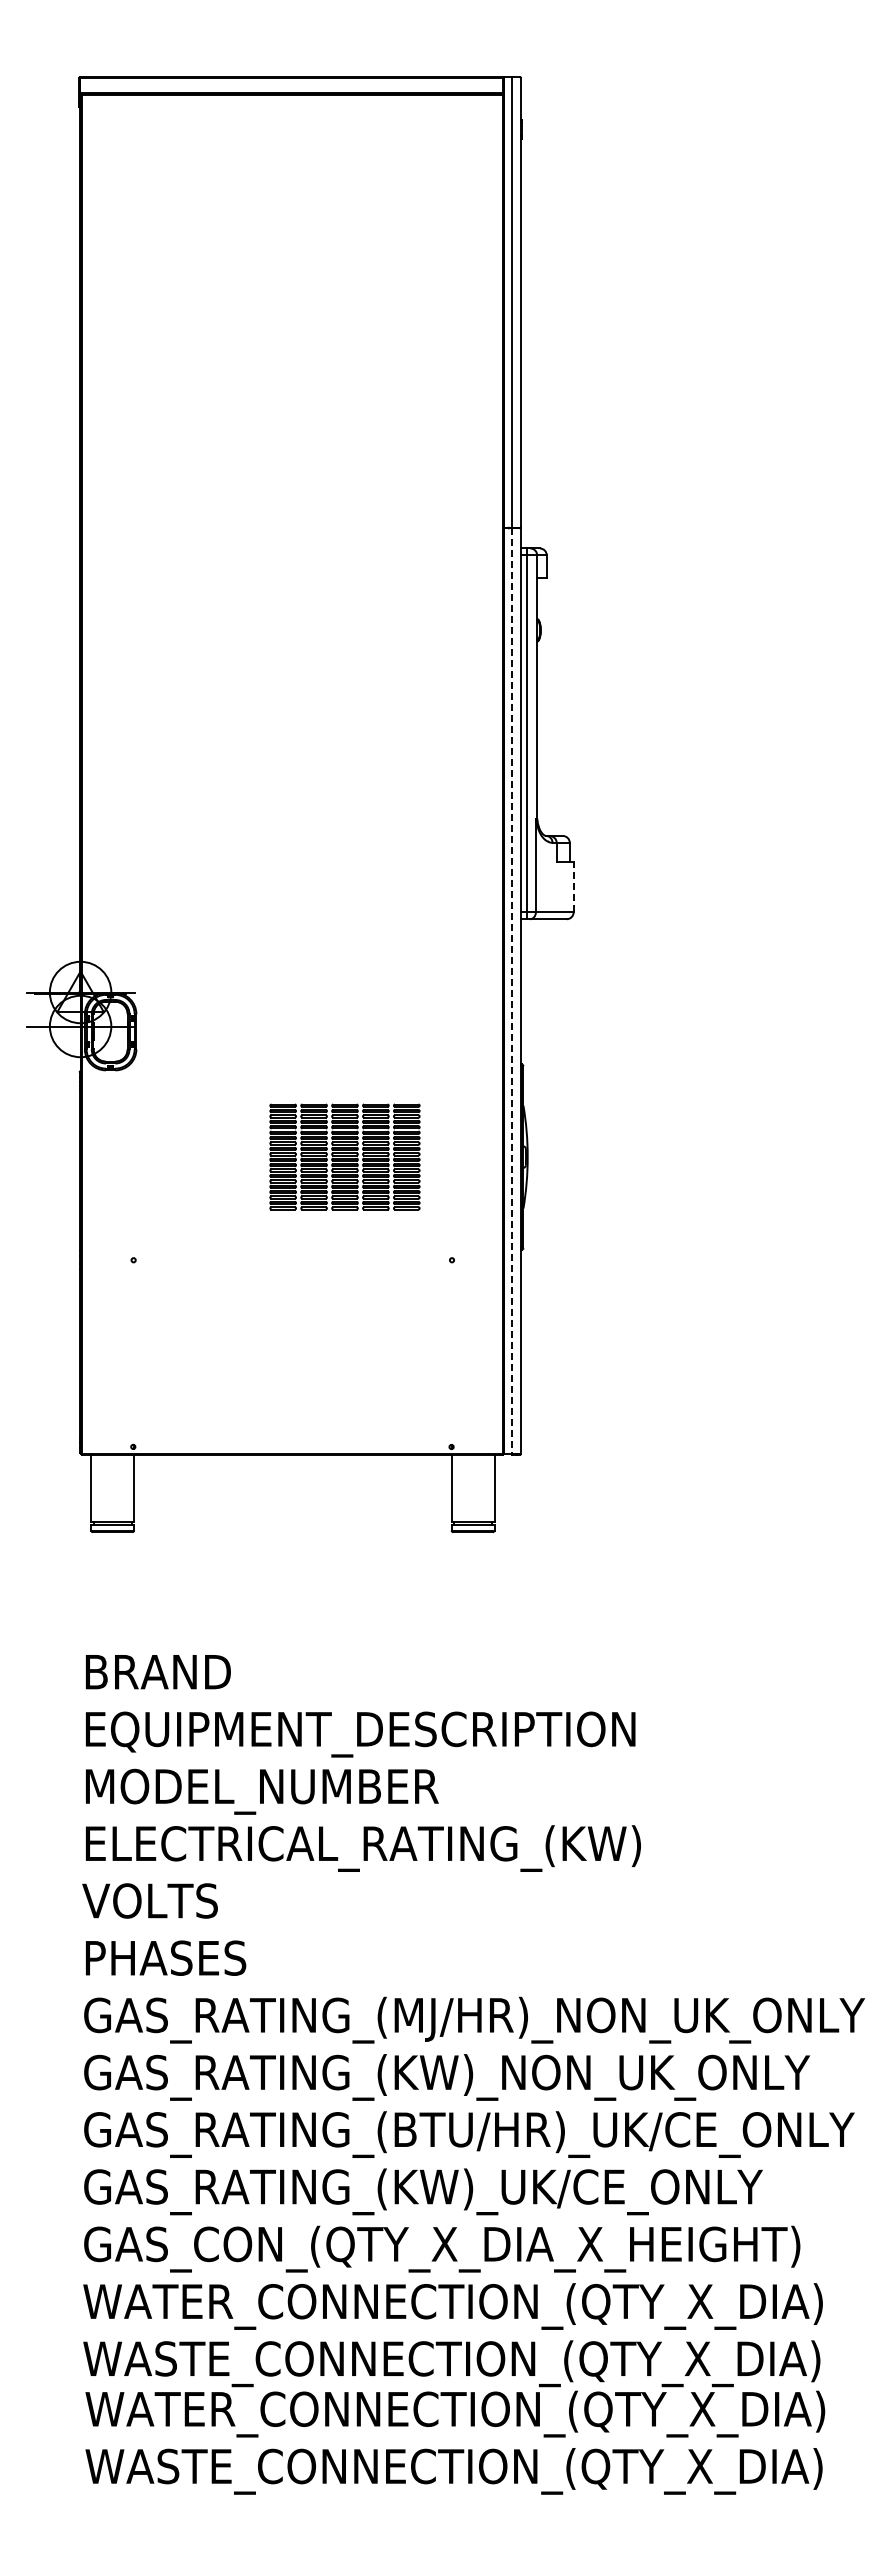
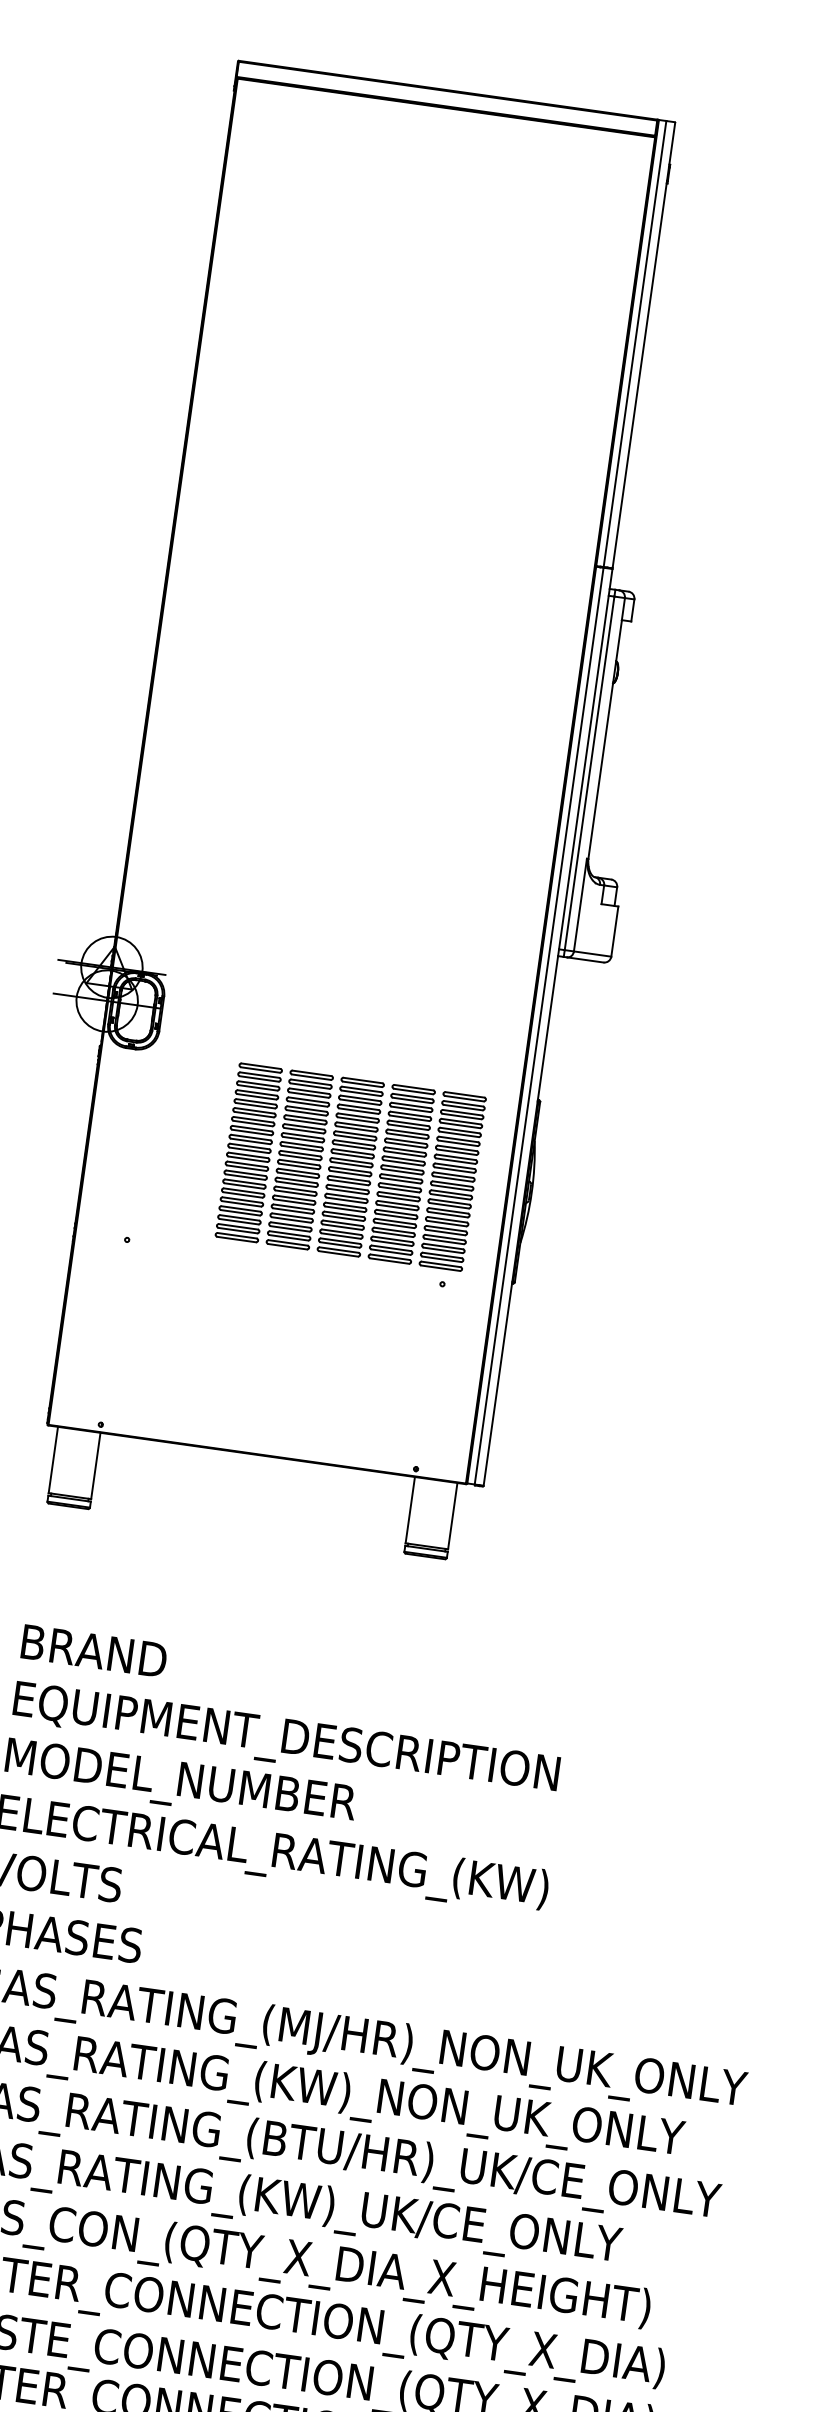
line: (573, 886) -> (614, 931), dashed -> solid
line: (511, 991) -> (538, 1026), dashed -> solid
part: (344, 1156) -> (350, 1166), size x1.67

